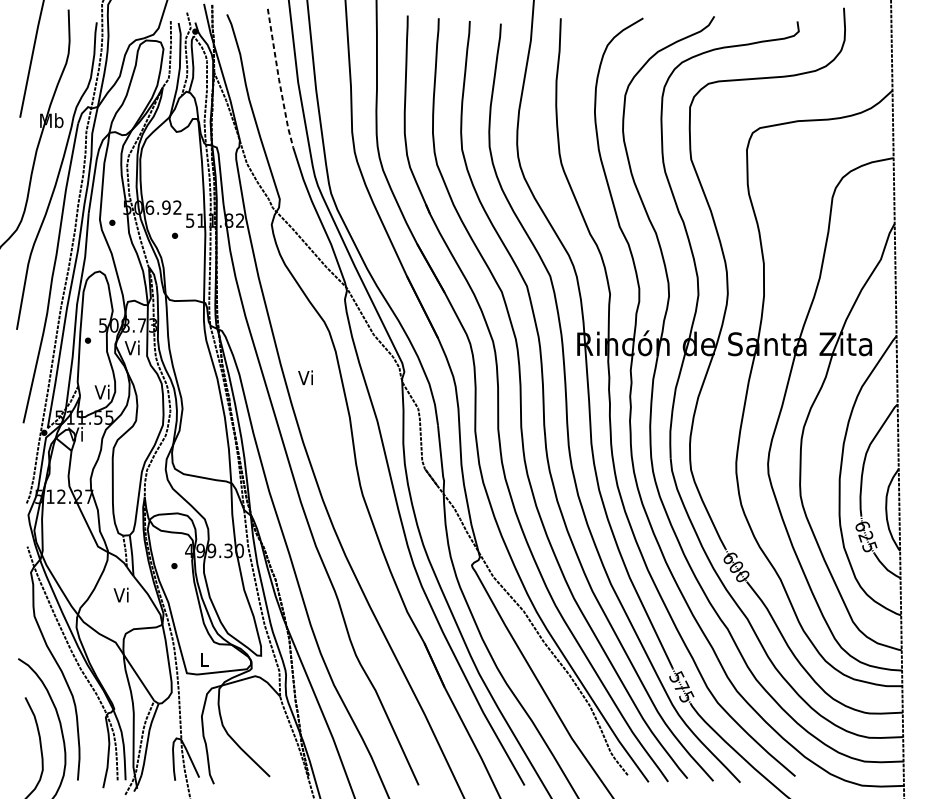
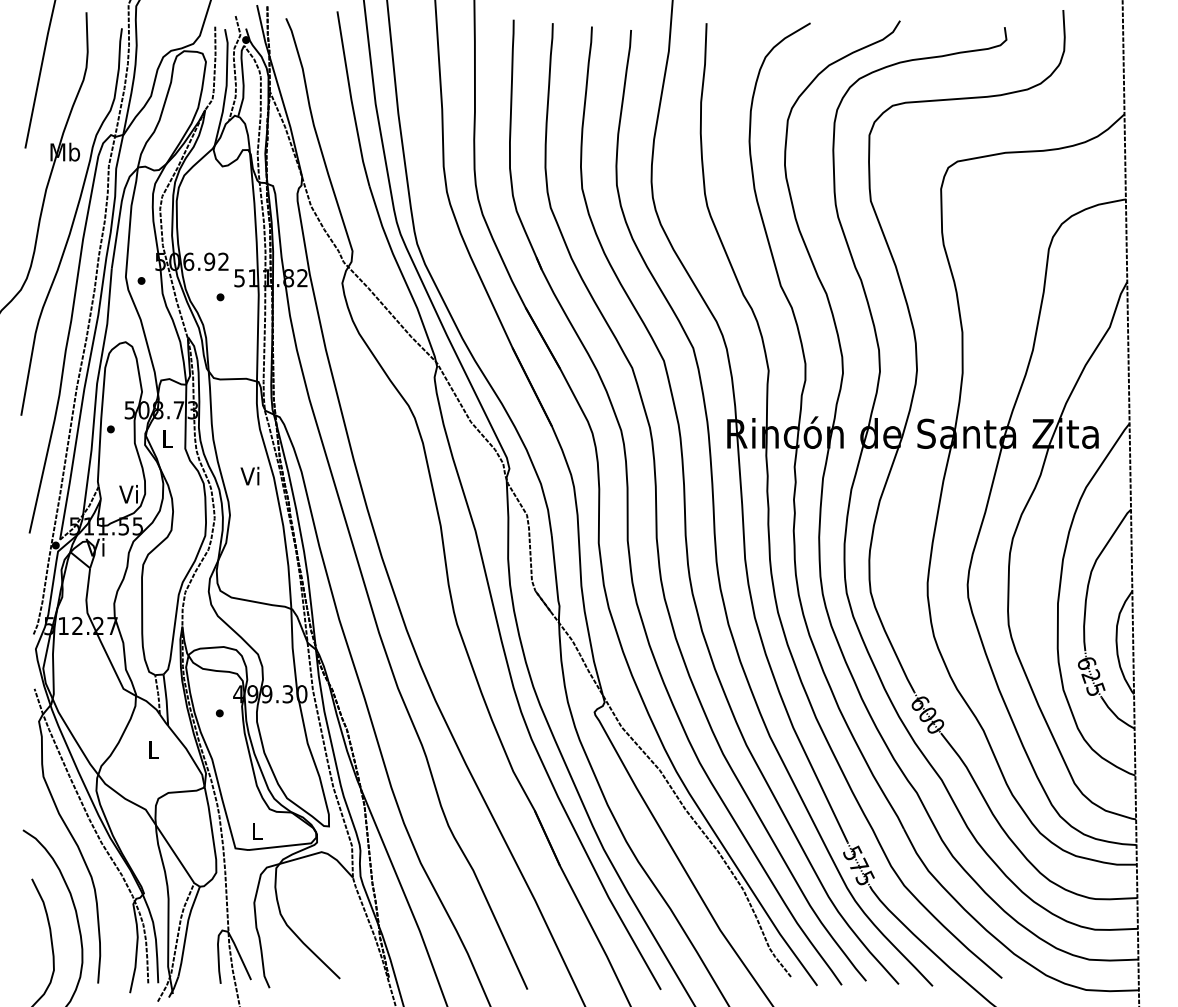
line: (278, 79) -> (351, 100), dashed -> solid
text: (132, 347) -> (166, 438), Vi -> L
text: (305, 377) -> (249, 475), moved
text: (121, 594) -> (152, 749), Vi -> L

